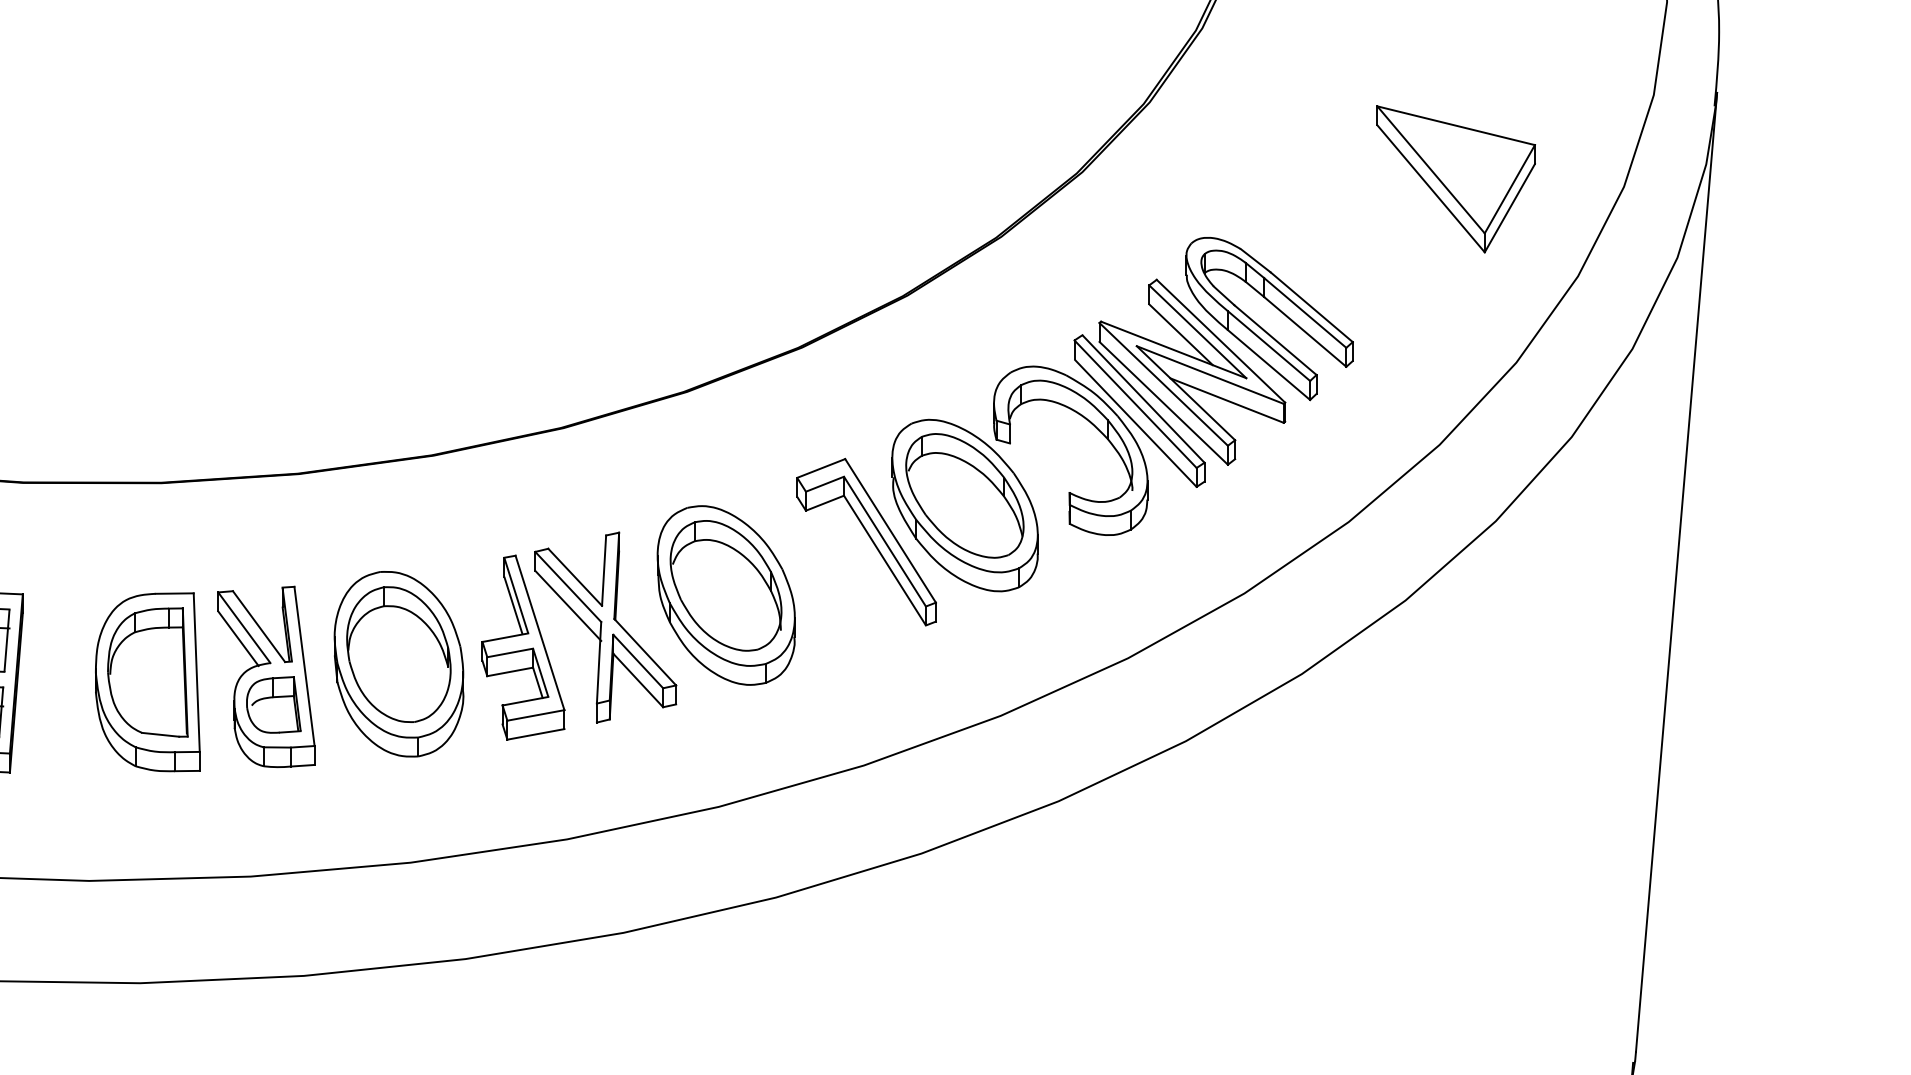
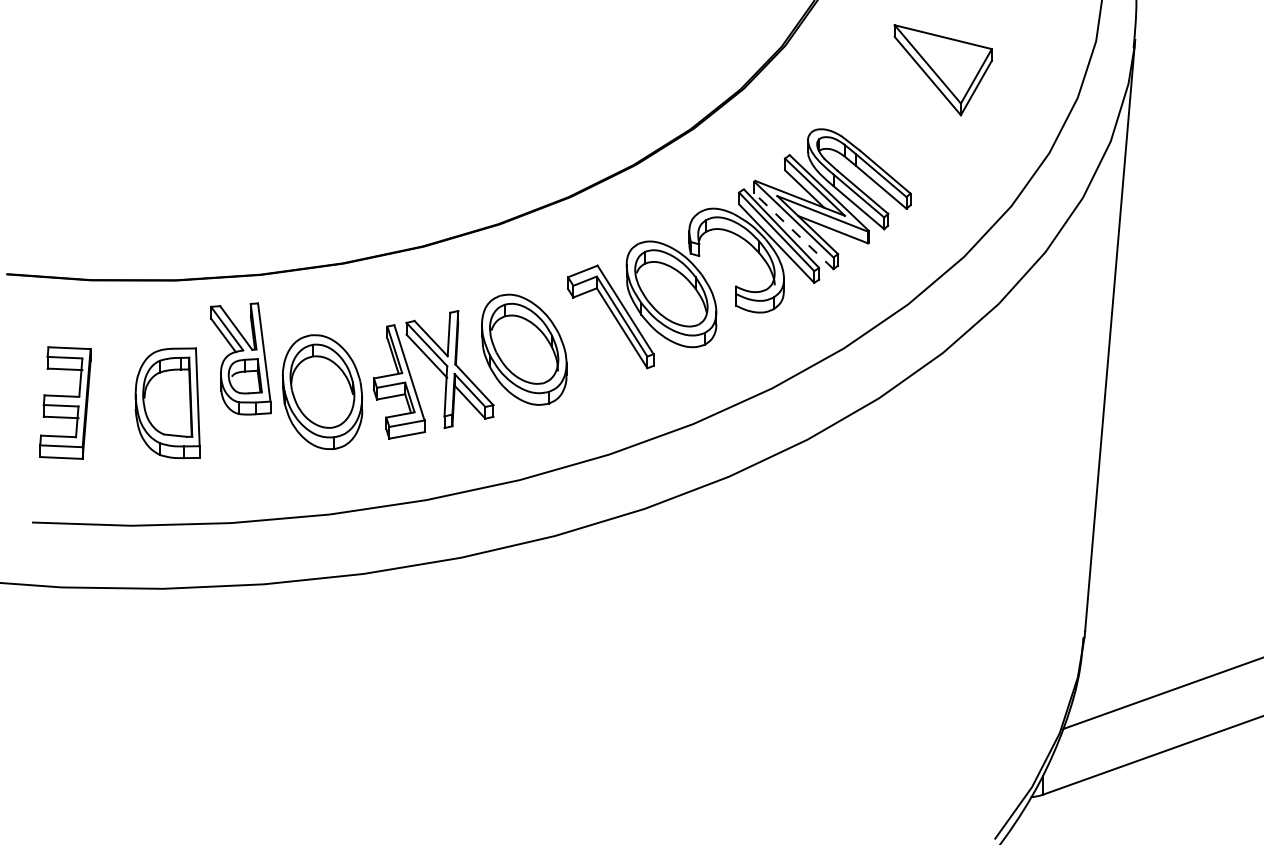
part: (1454, 179) -> (942, 70), moved
line: (1162, 403) -> (793, 231), solid -> dashed
part: (265, 676) -> (240, 358), moved

